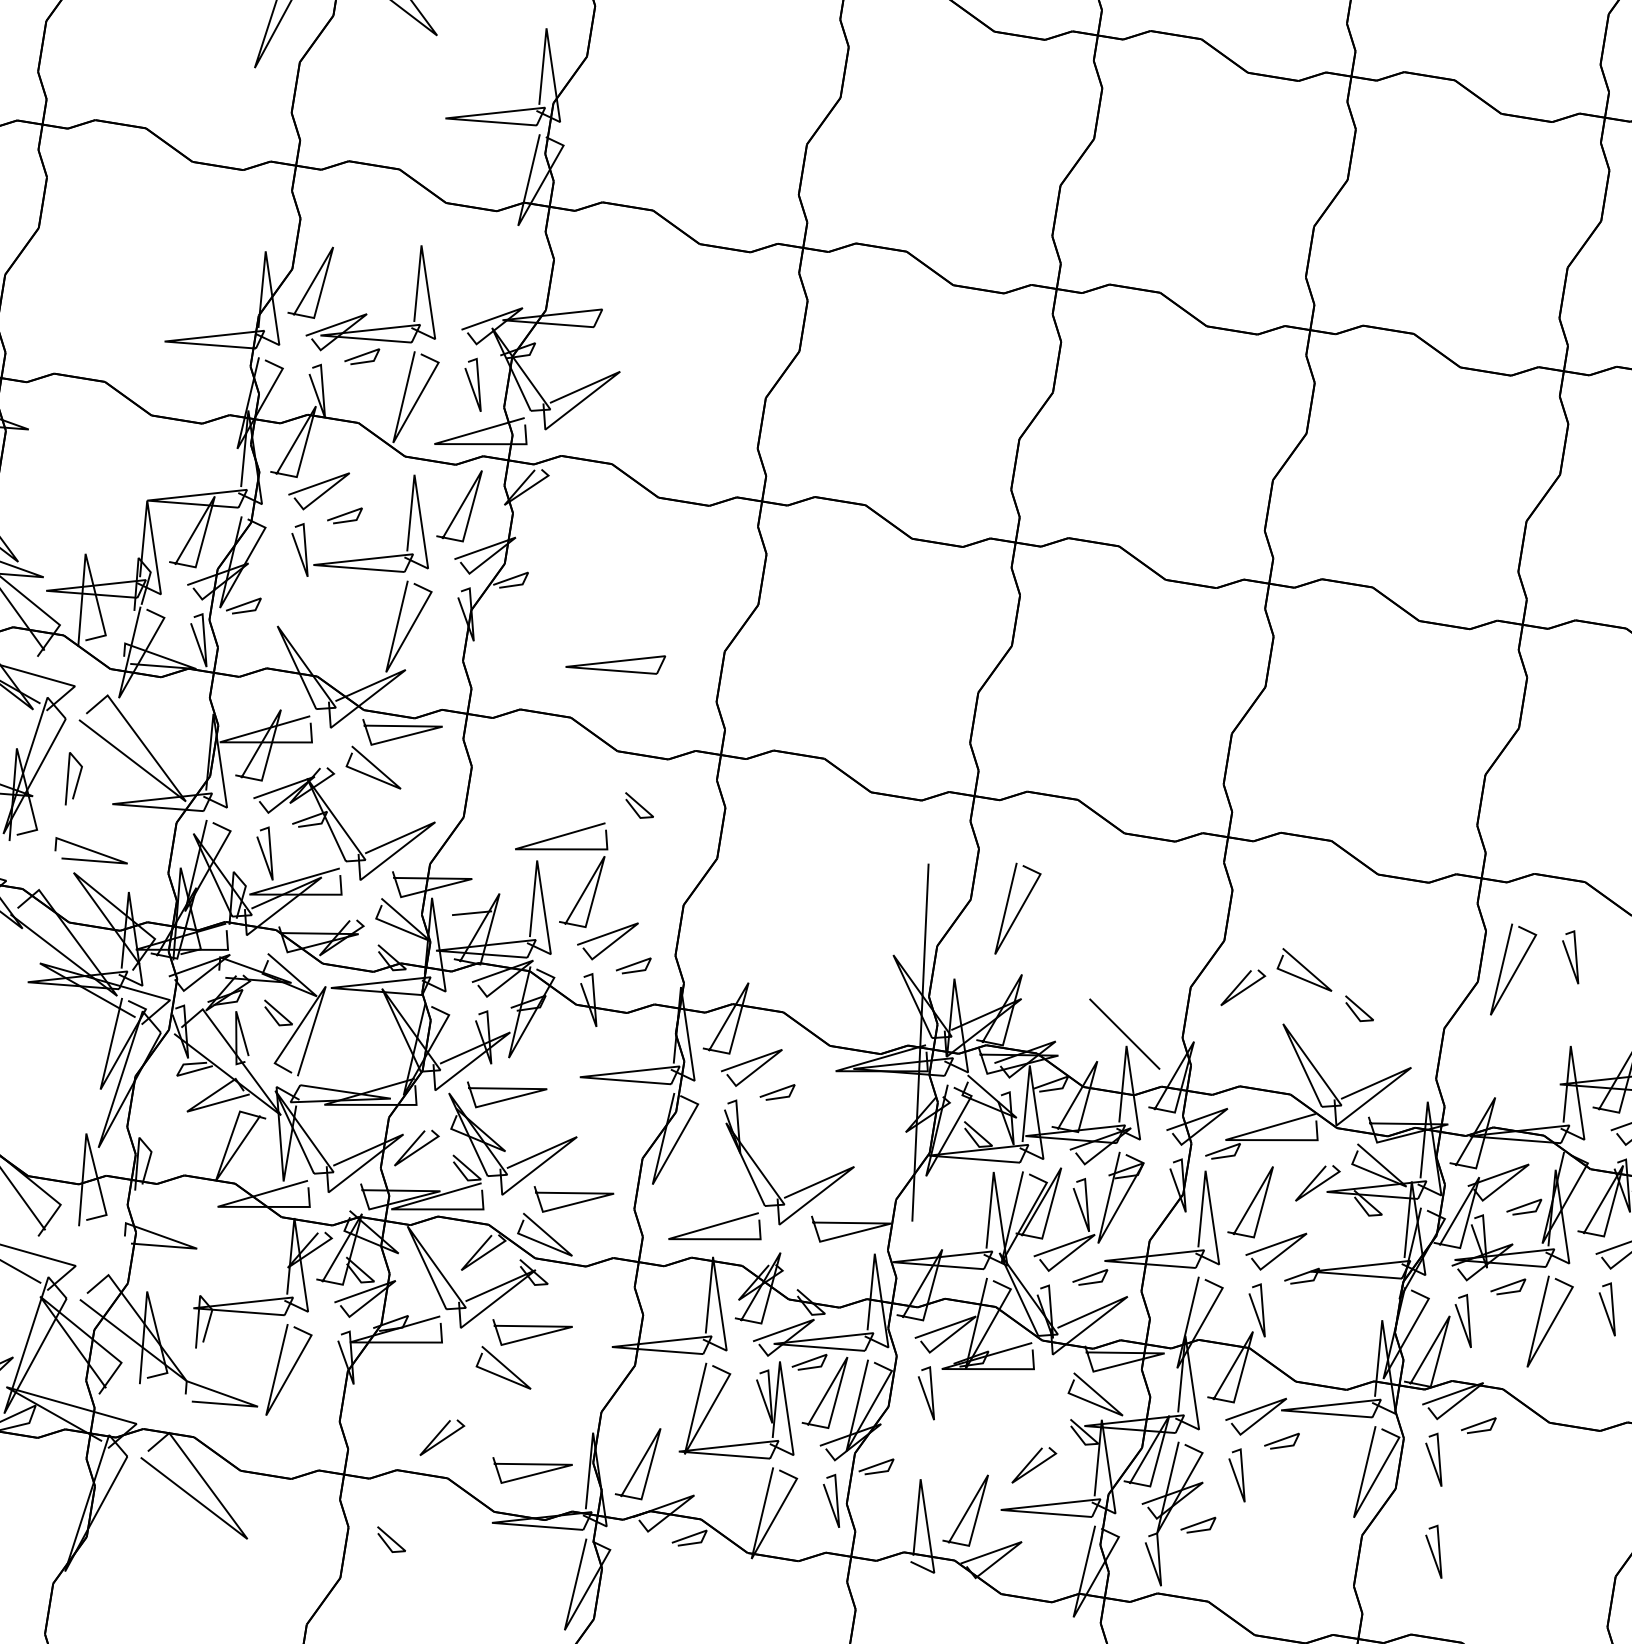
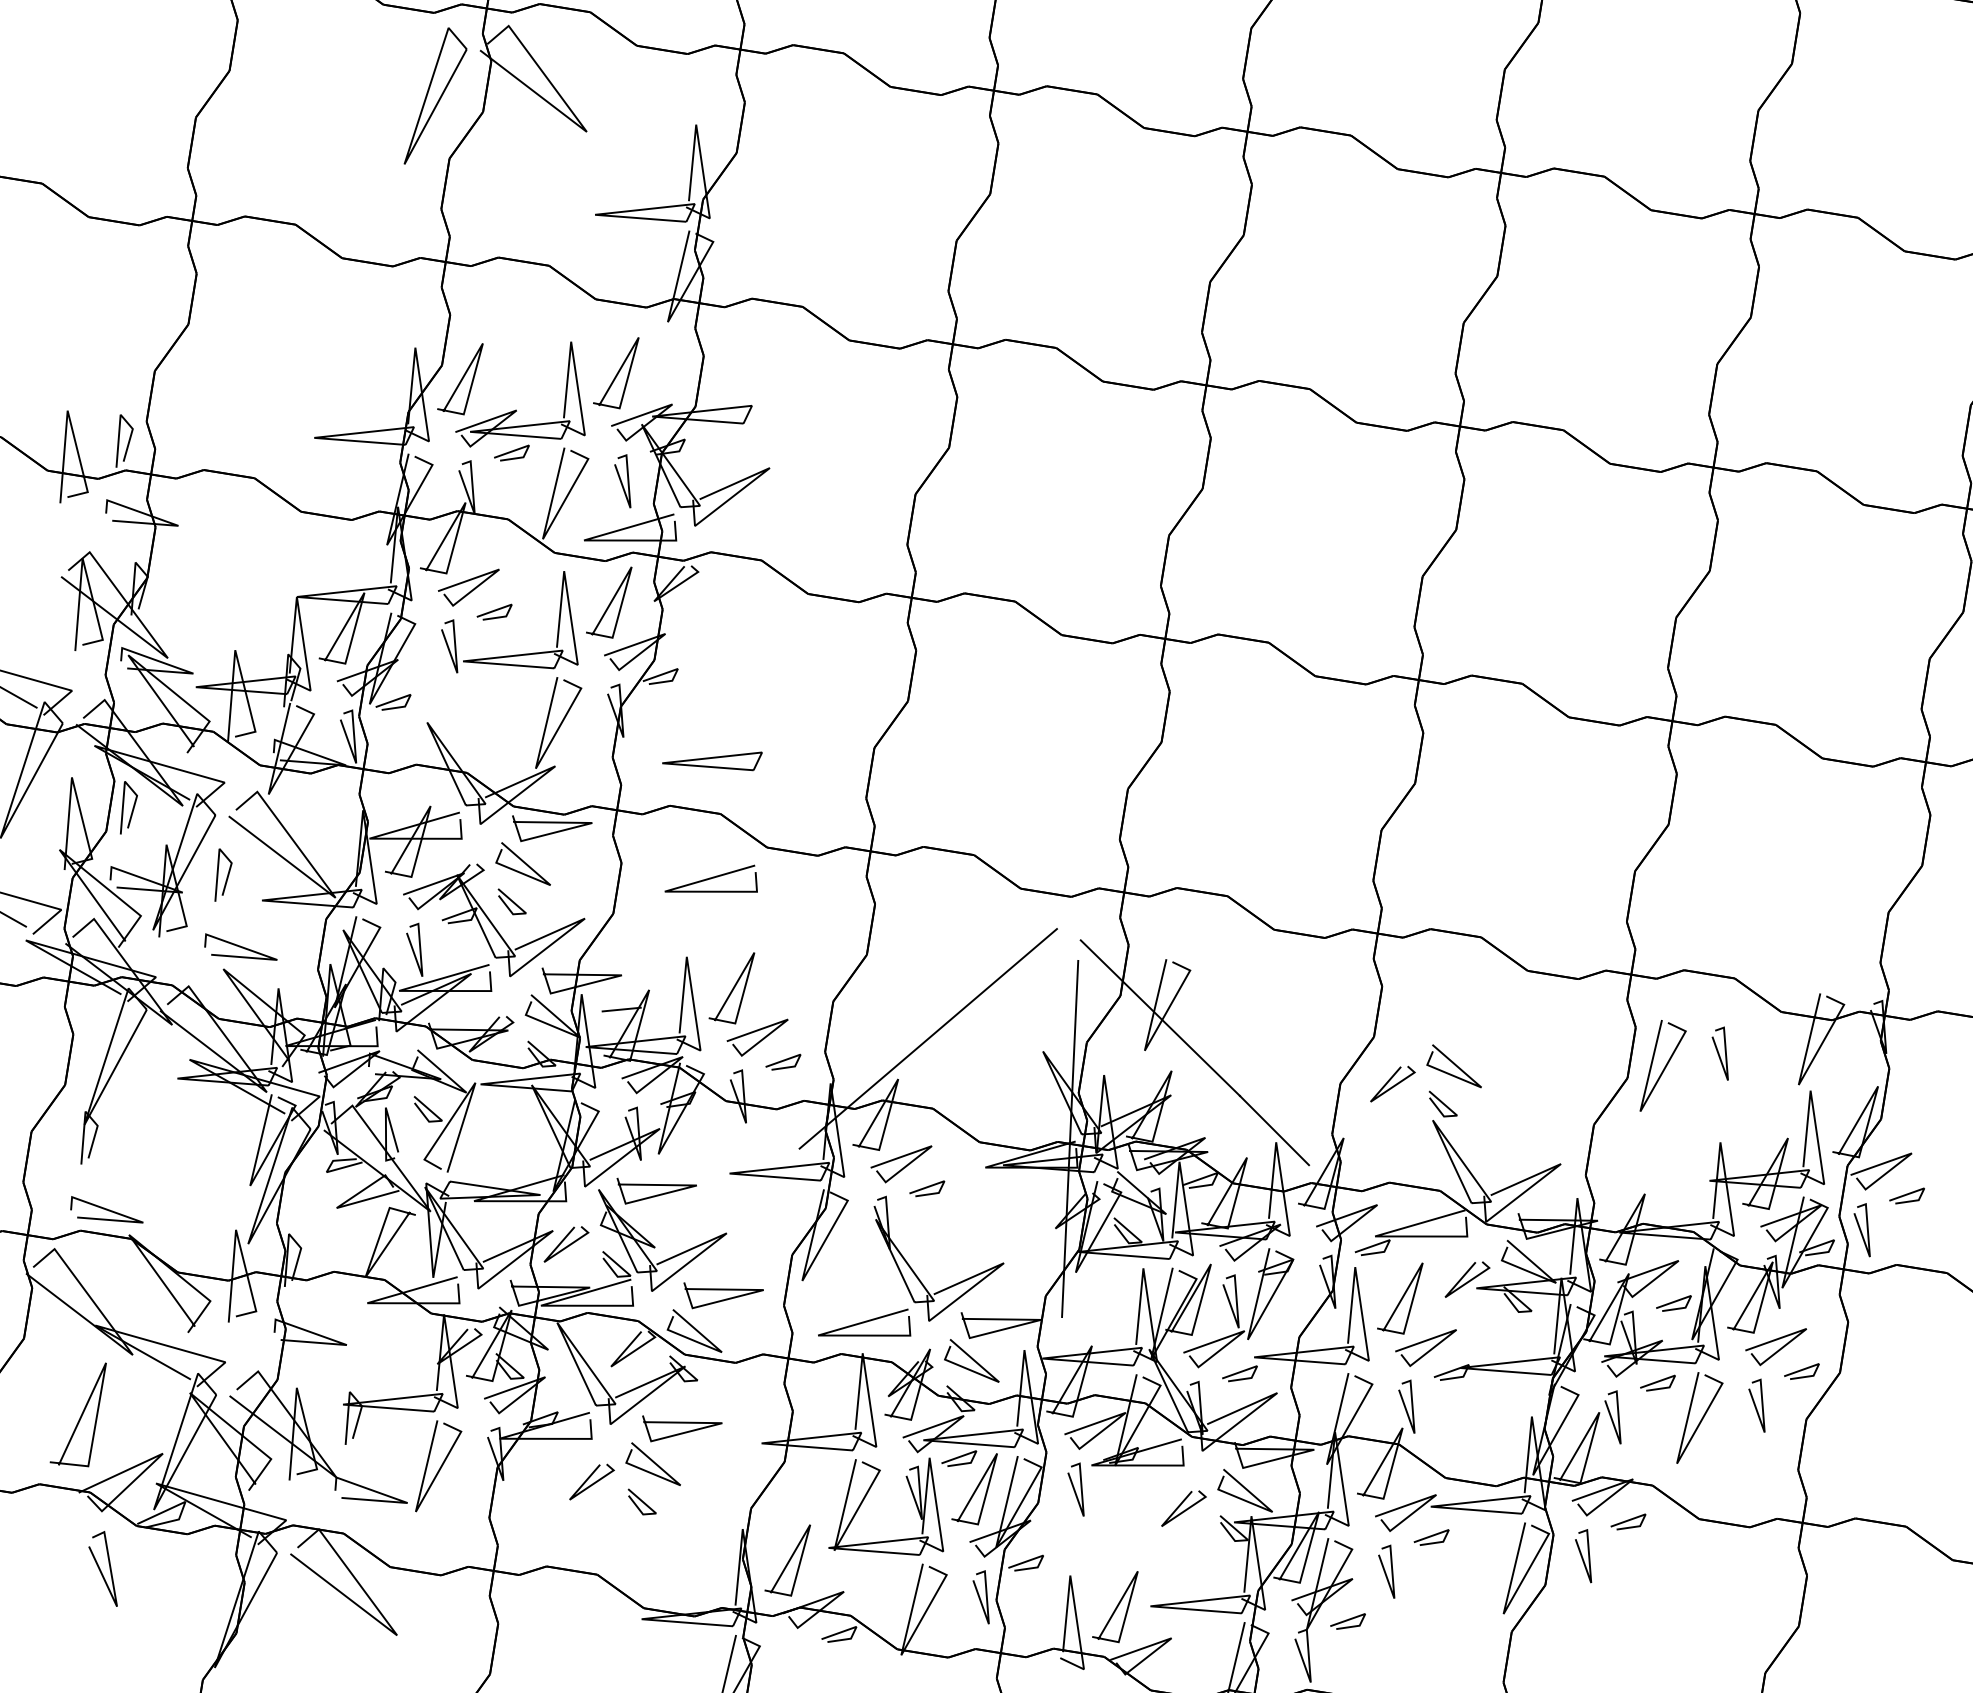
line: (466, 277) -> (616, 373), added
part: (615, 665) -> (712, 761), moved
line: (638, 805) -> (511, 901), moved
line: (560, 836) -> (710, 878), moved
line: (1009, 921) -> (1159, 1017), added
line: (777, 942) -> (927, 1038), added
line: (1358, 1008) -> (1442, 1103), moved
line: (821, 1263) -> (971, 1359), added
line: (443, 1438) -> (593, 1482), moved
line: (1033, 1467) -> (1183, 1510), moved
line: (534, 1473) -> (684, 1569), removed
line: (390, 1539) -> (641, 1501), moved
line: (1432, 1552) -> (1582, 1648), removed

